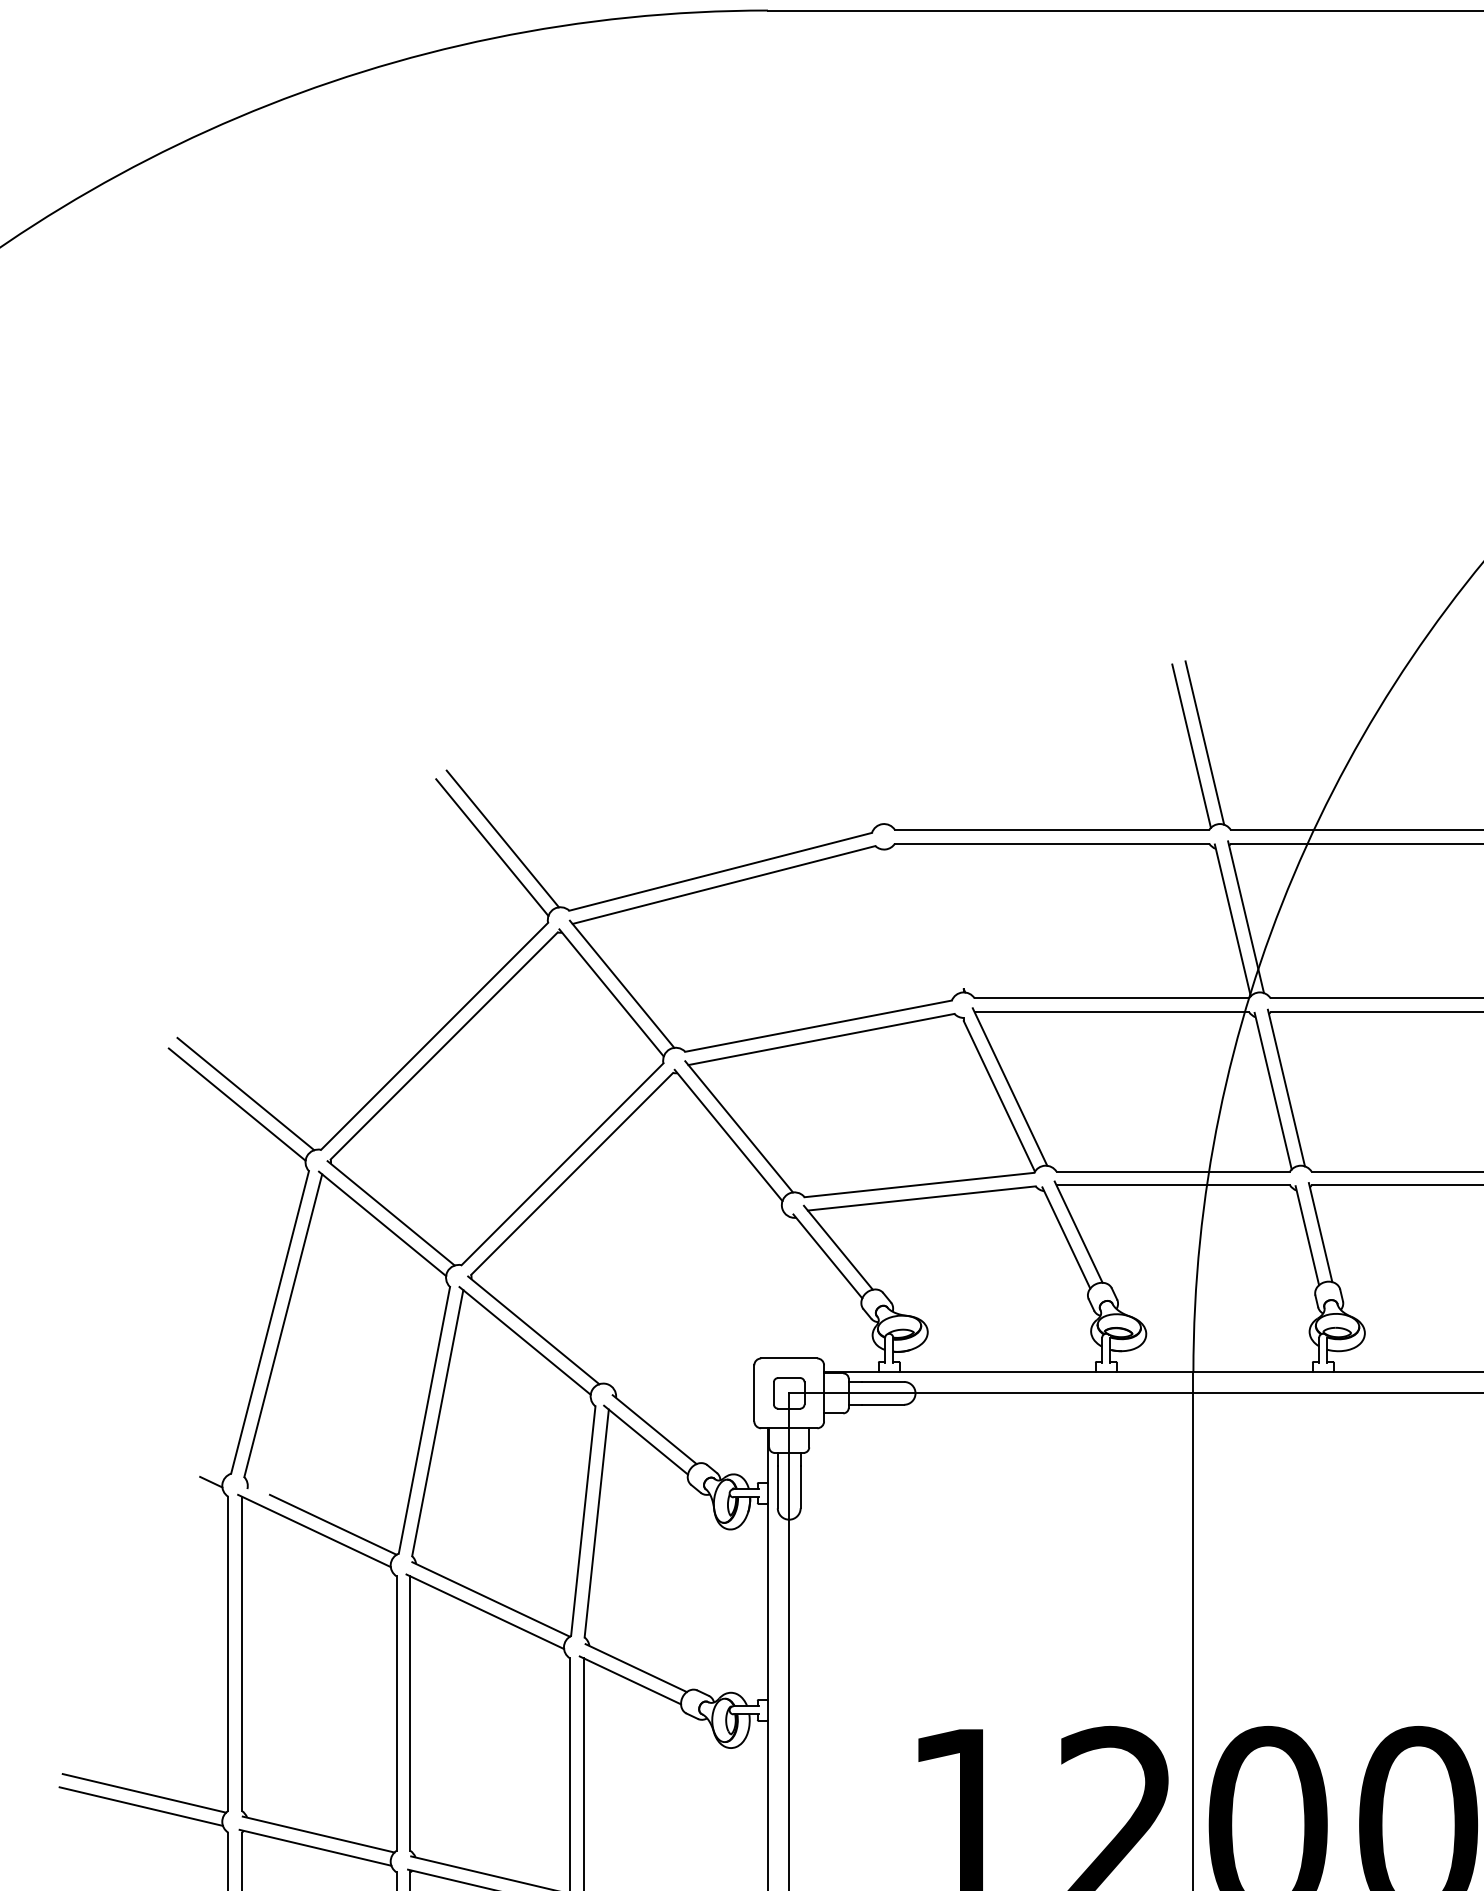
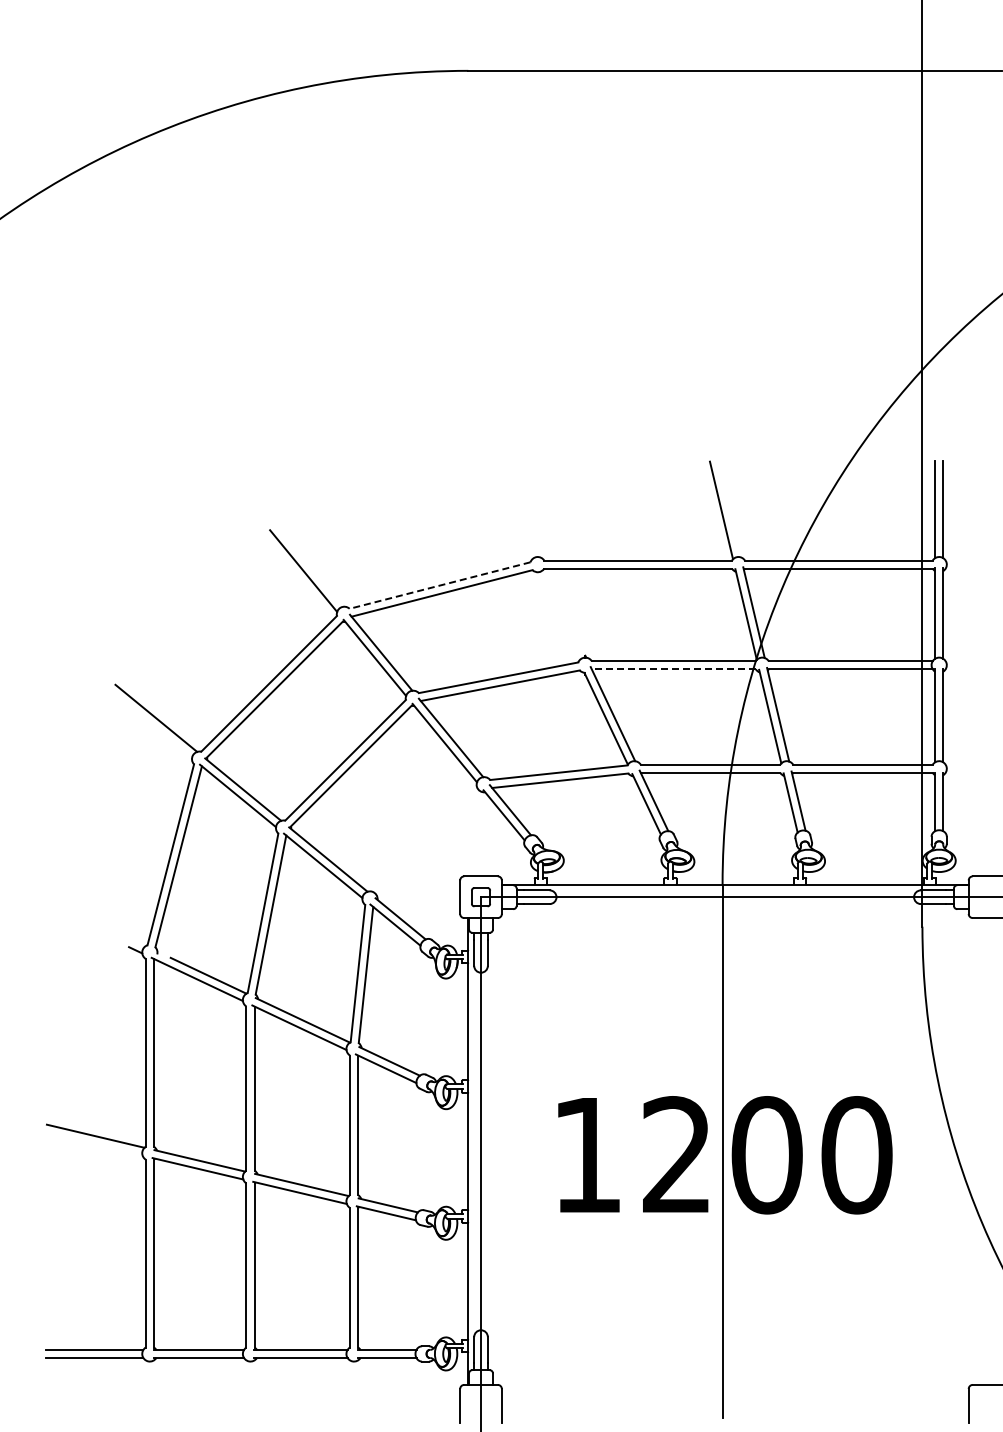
line: (1203, 742) -> (728, 508), removed
line: (502, 838) -> (309, 565), removed
line: (719, 871) -> (439, 585), solid -> dashed
line: (1111, 1012) -> (673, 669), solid -> dashed
line: (237, 1104) -> (151, 724), removed
line: (140, 1805) -> (93, 1143), removed

